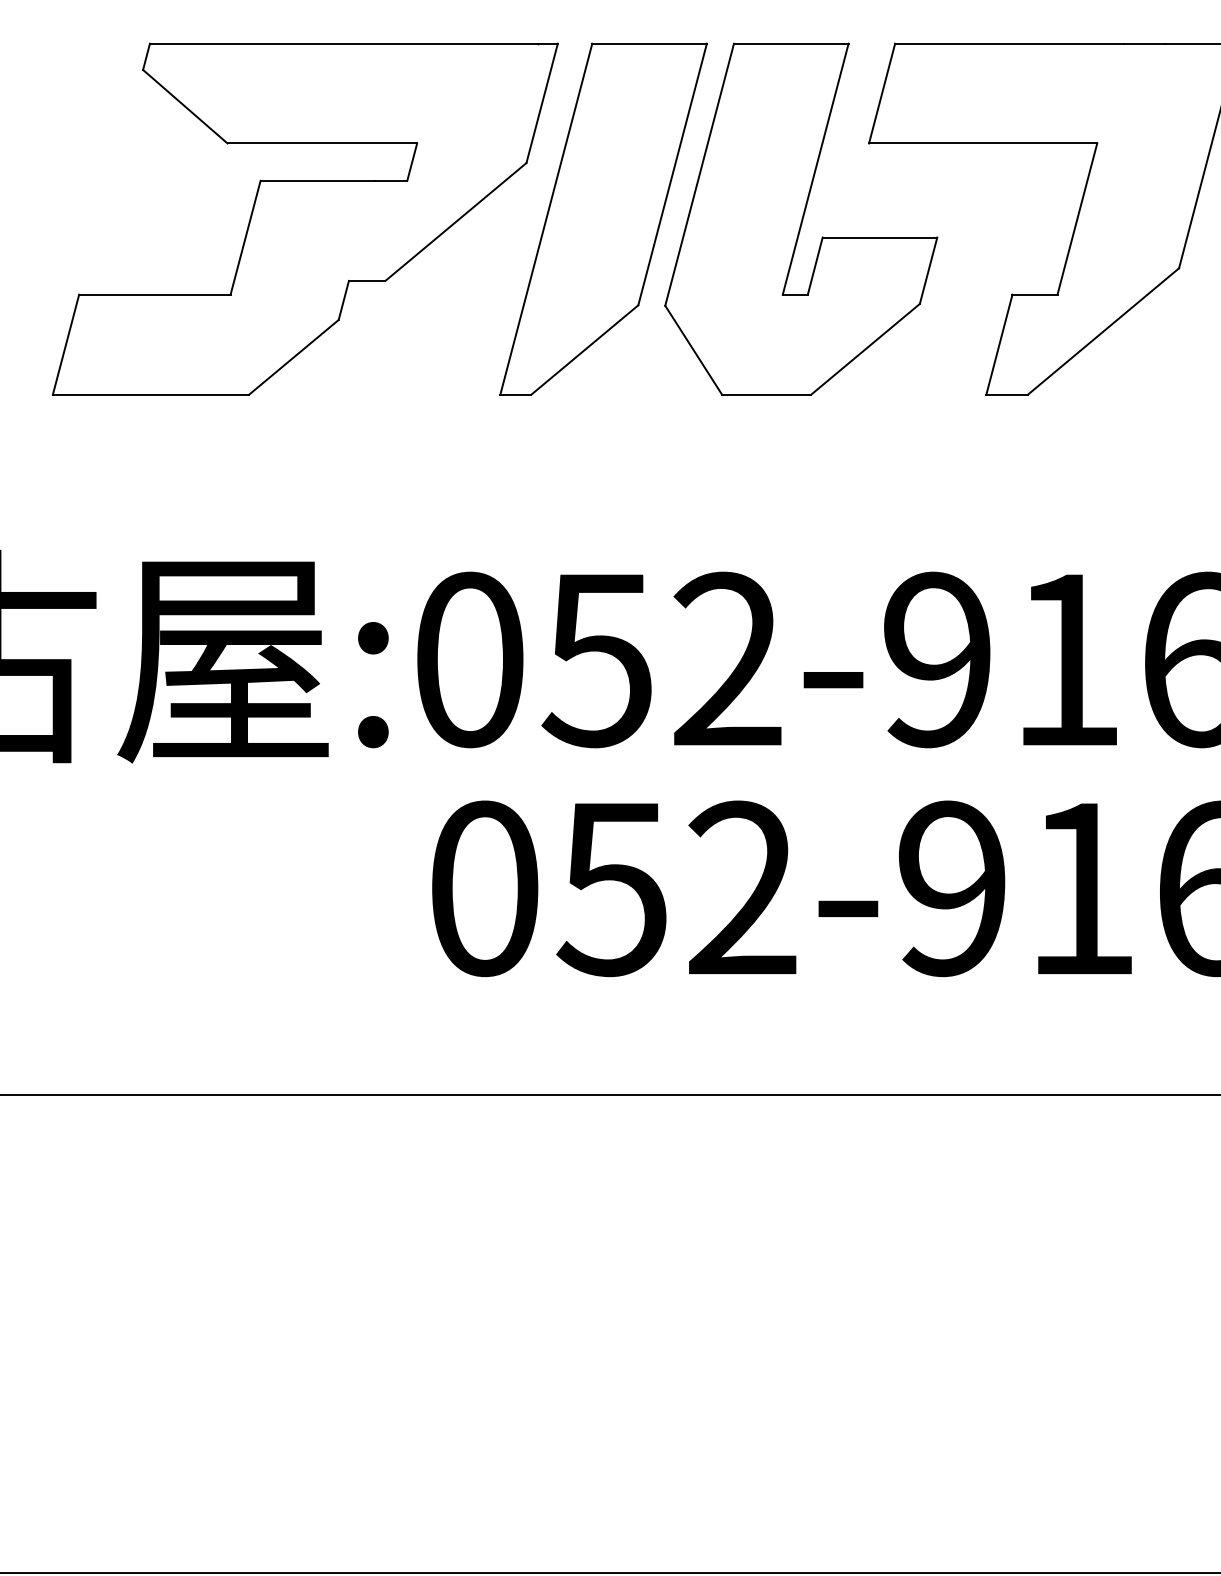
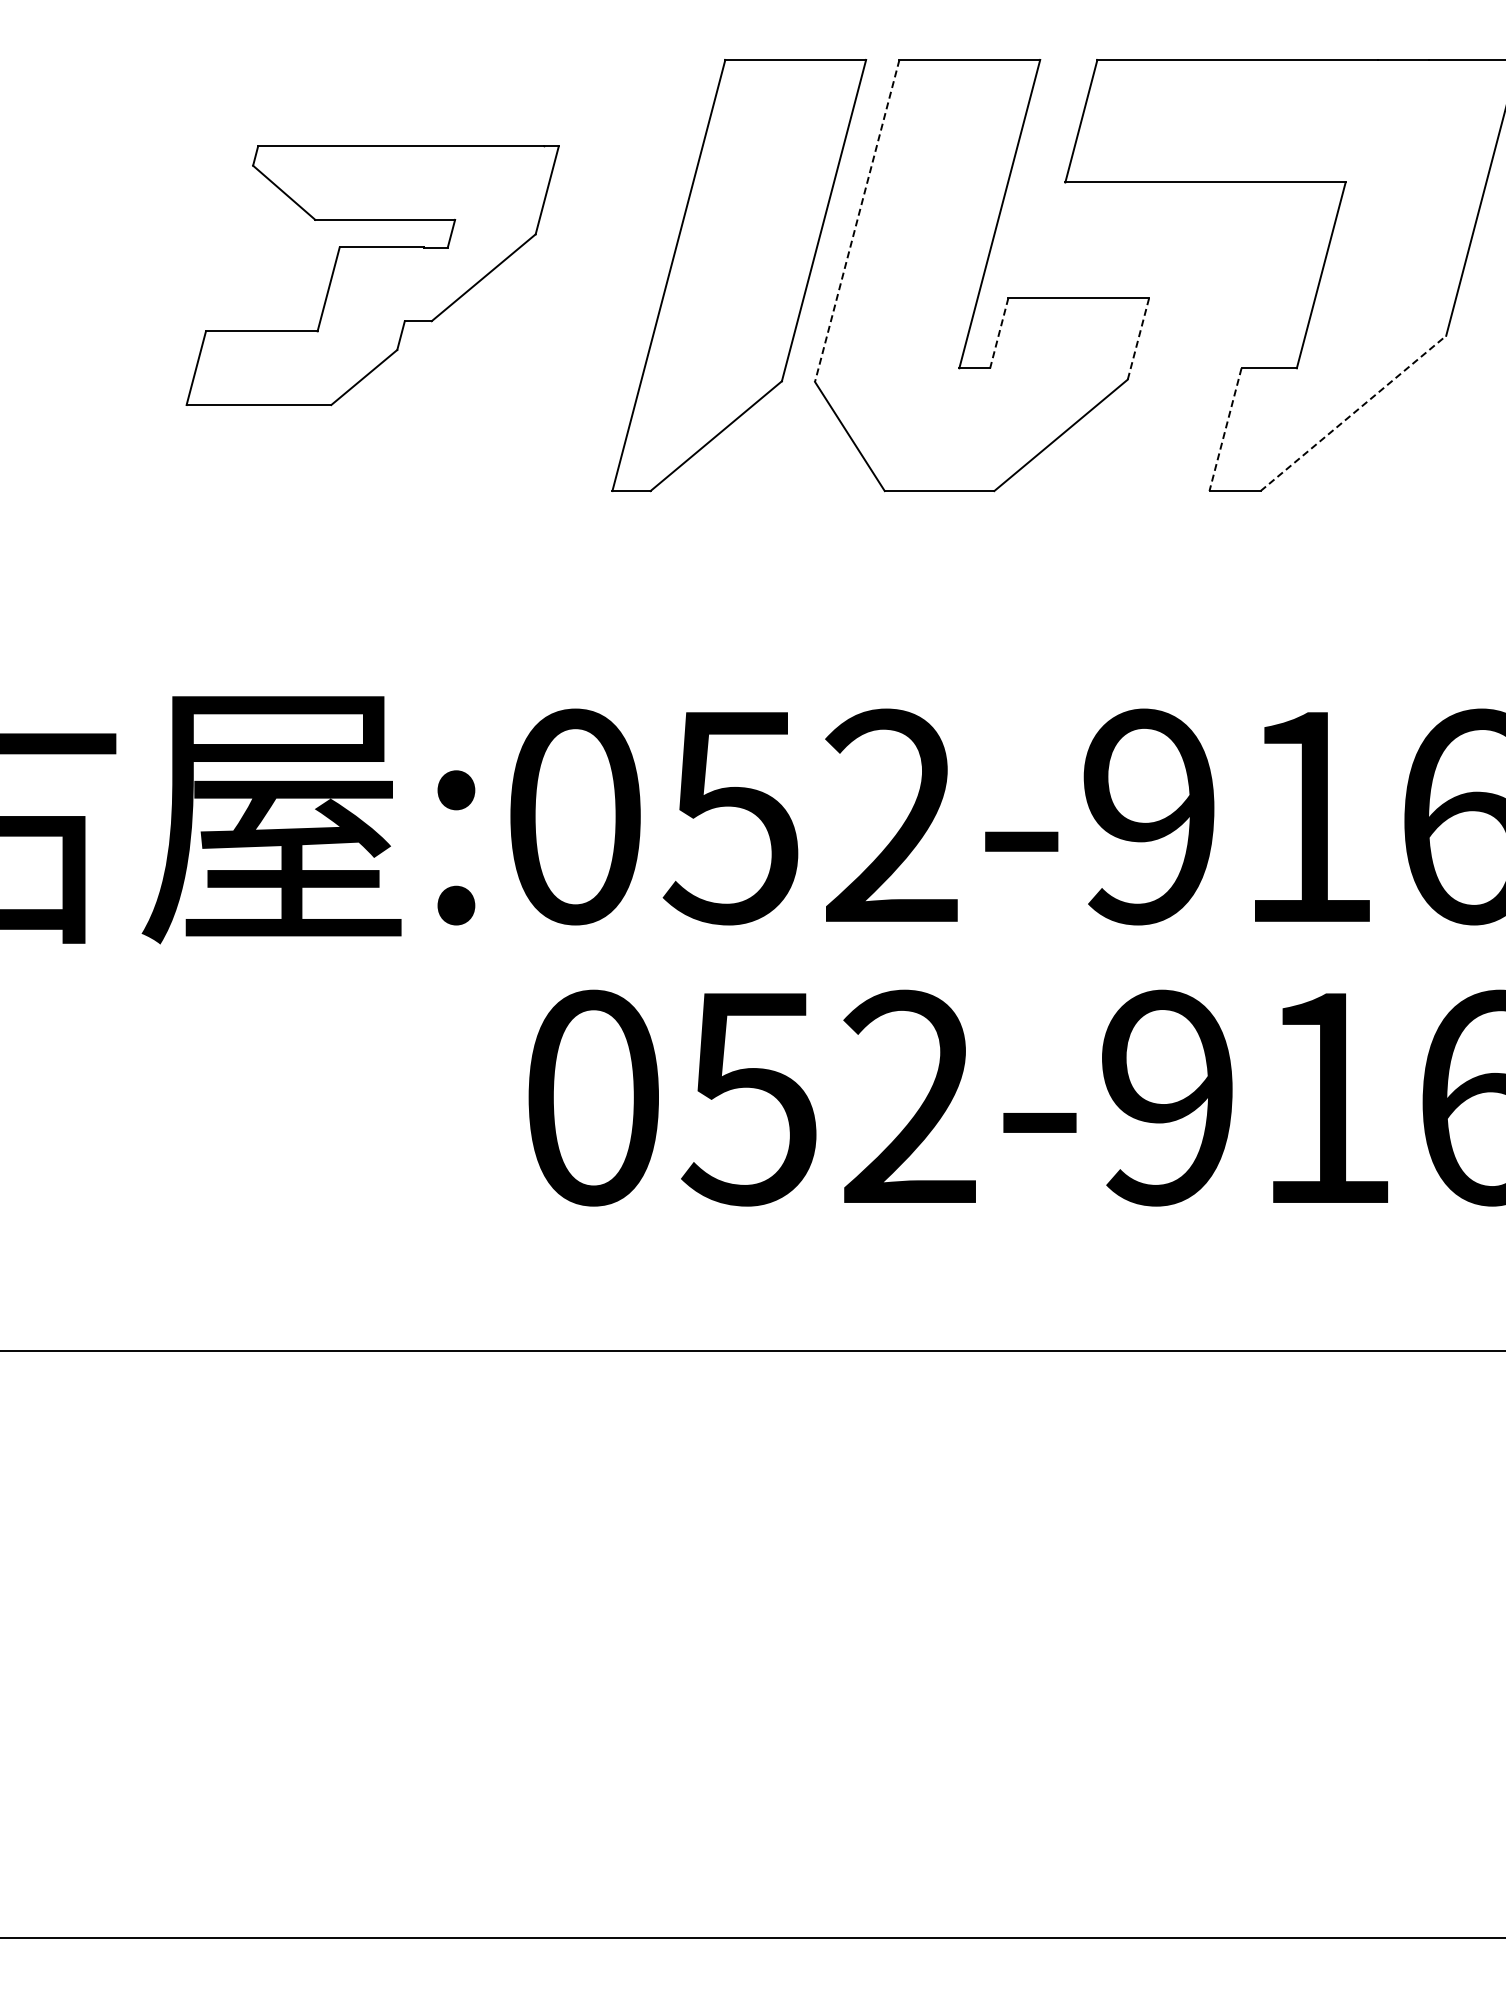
line: (699, 175) -> (857, 221), solid -> dashed
part: (305, 219) -> (372, 275), size x0.6
line: (815, 266) -> (999, 333), solid -> dashed
line: (928, 270) -> (1138, 338), solid -> dashed
line: (1103, 331) -> (1353, 413), solid -> dashed
line: (999, 345) -> (1225, 430), solid -> dashed

